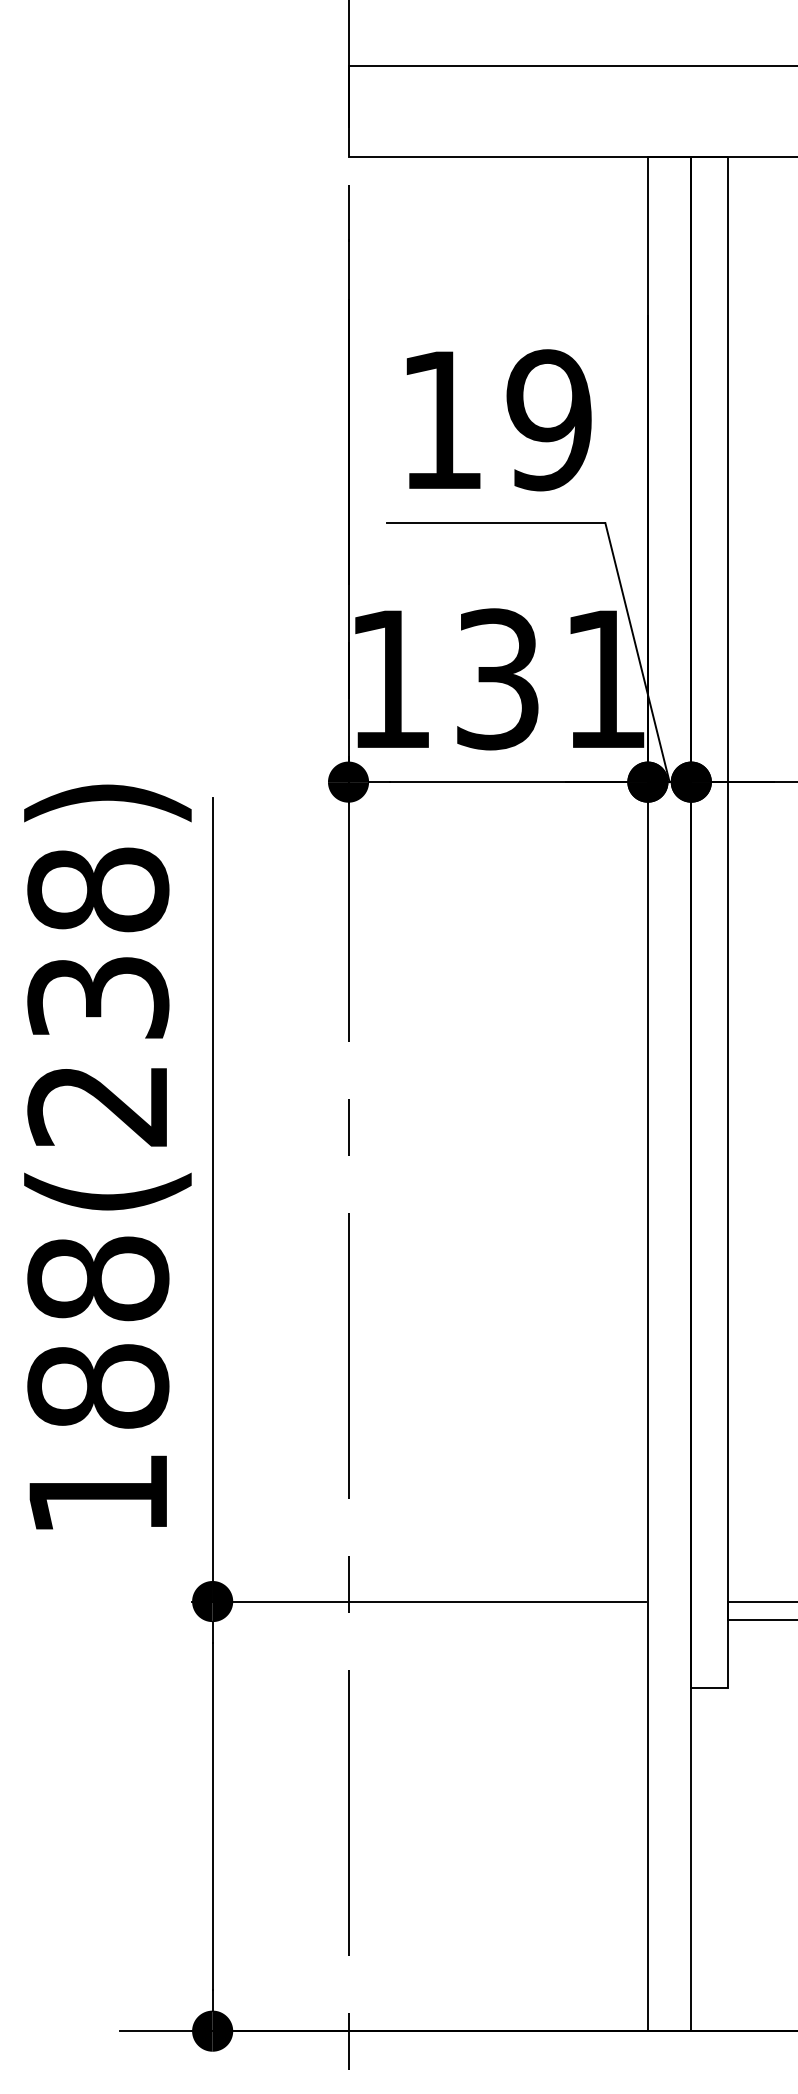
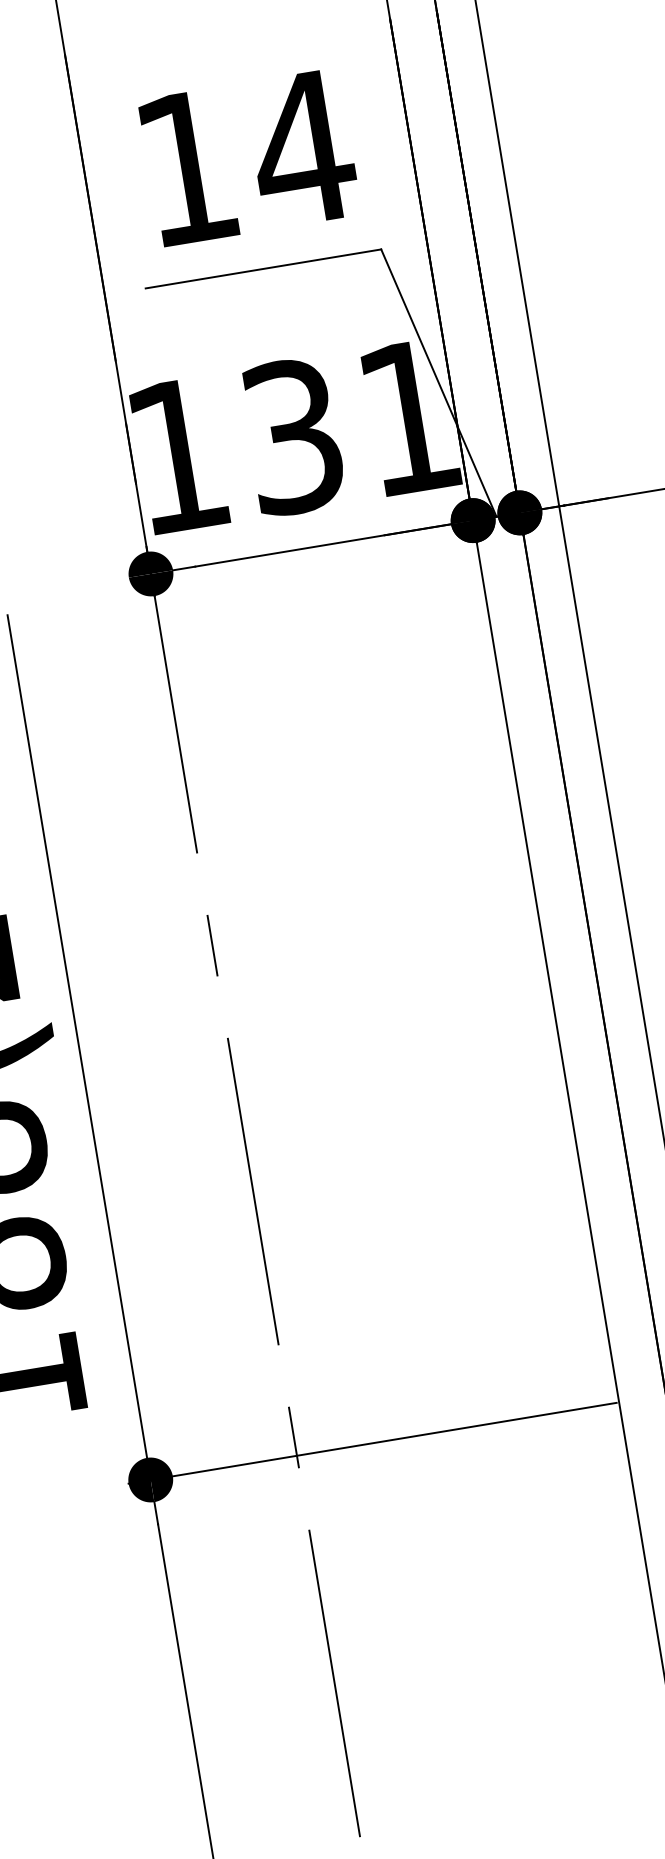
text: (549, 420) -> (302, 148), 19 -> 14

